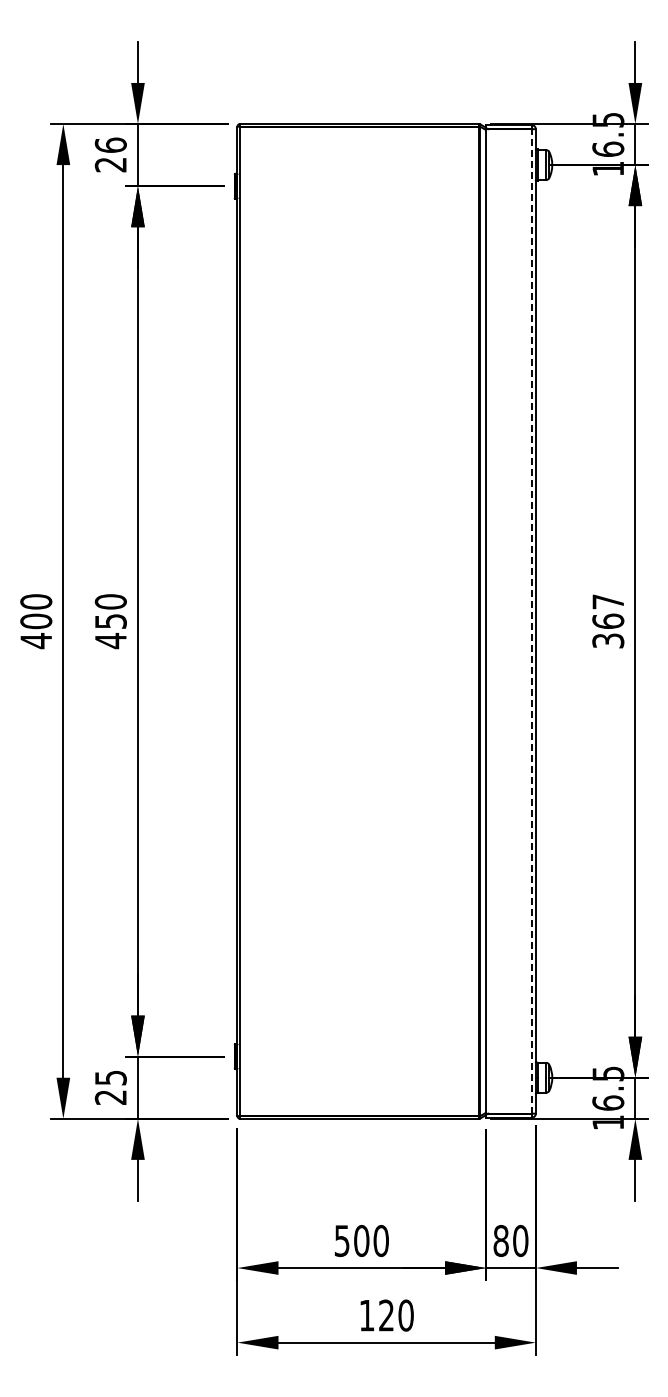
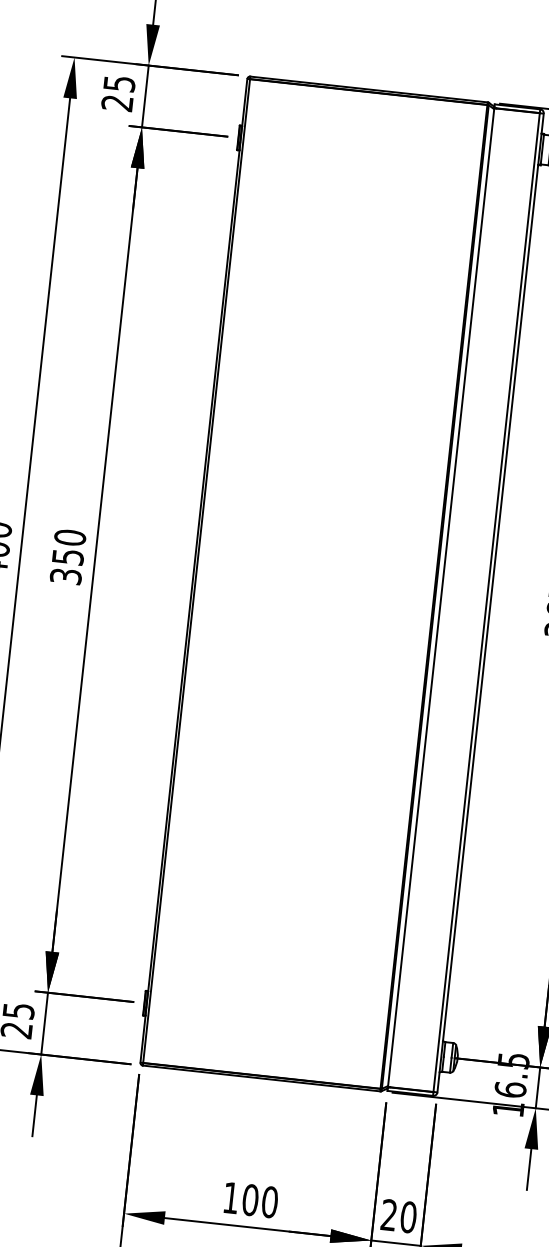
text: (110, 144) -> (119, 82), 26 -> 25
line: (531, 620) -> (486, 601), dashed -> solid
text: (110, 640) -> (65, 576), 450 -> 350
text: (341, 1241) -> (230, 1198), 500 -> 100
text: (500, 1241) -> (388, 1215), 80 -> 20

